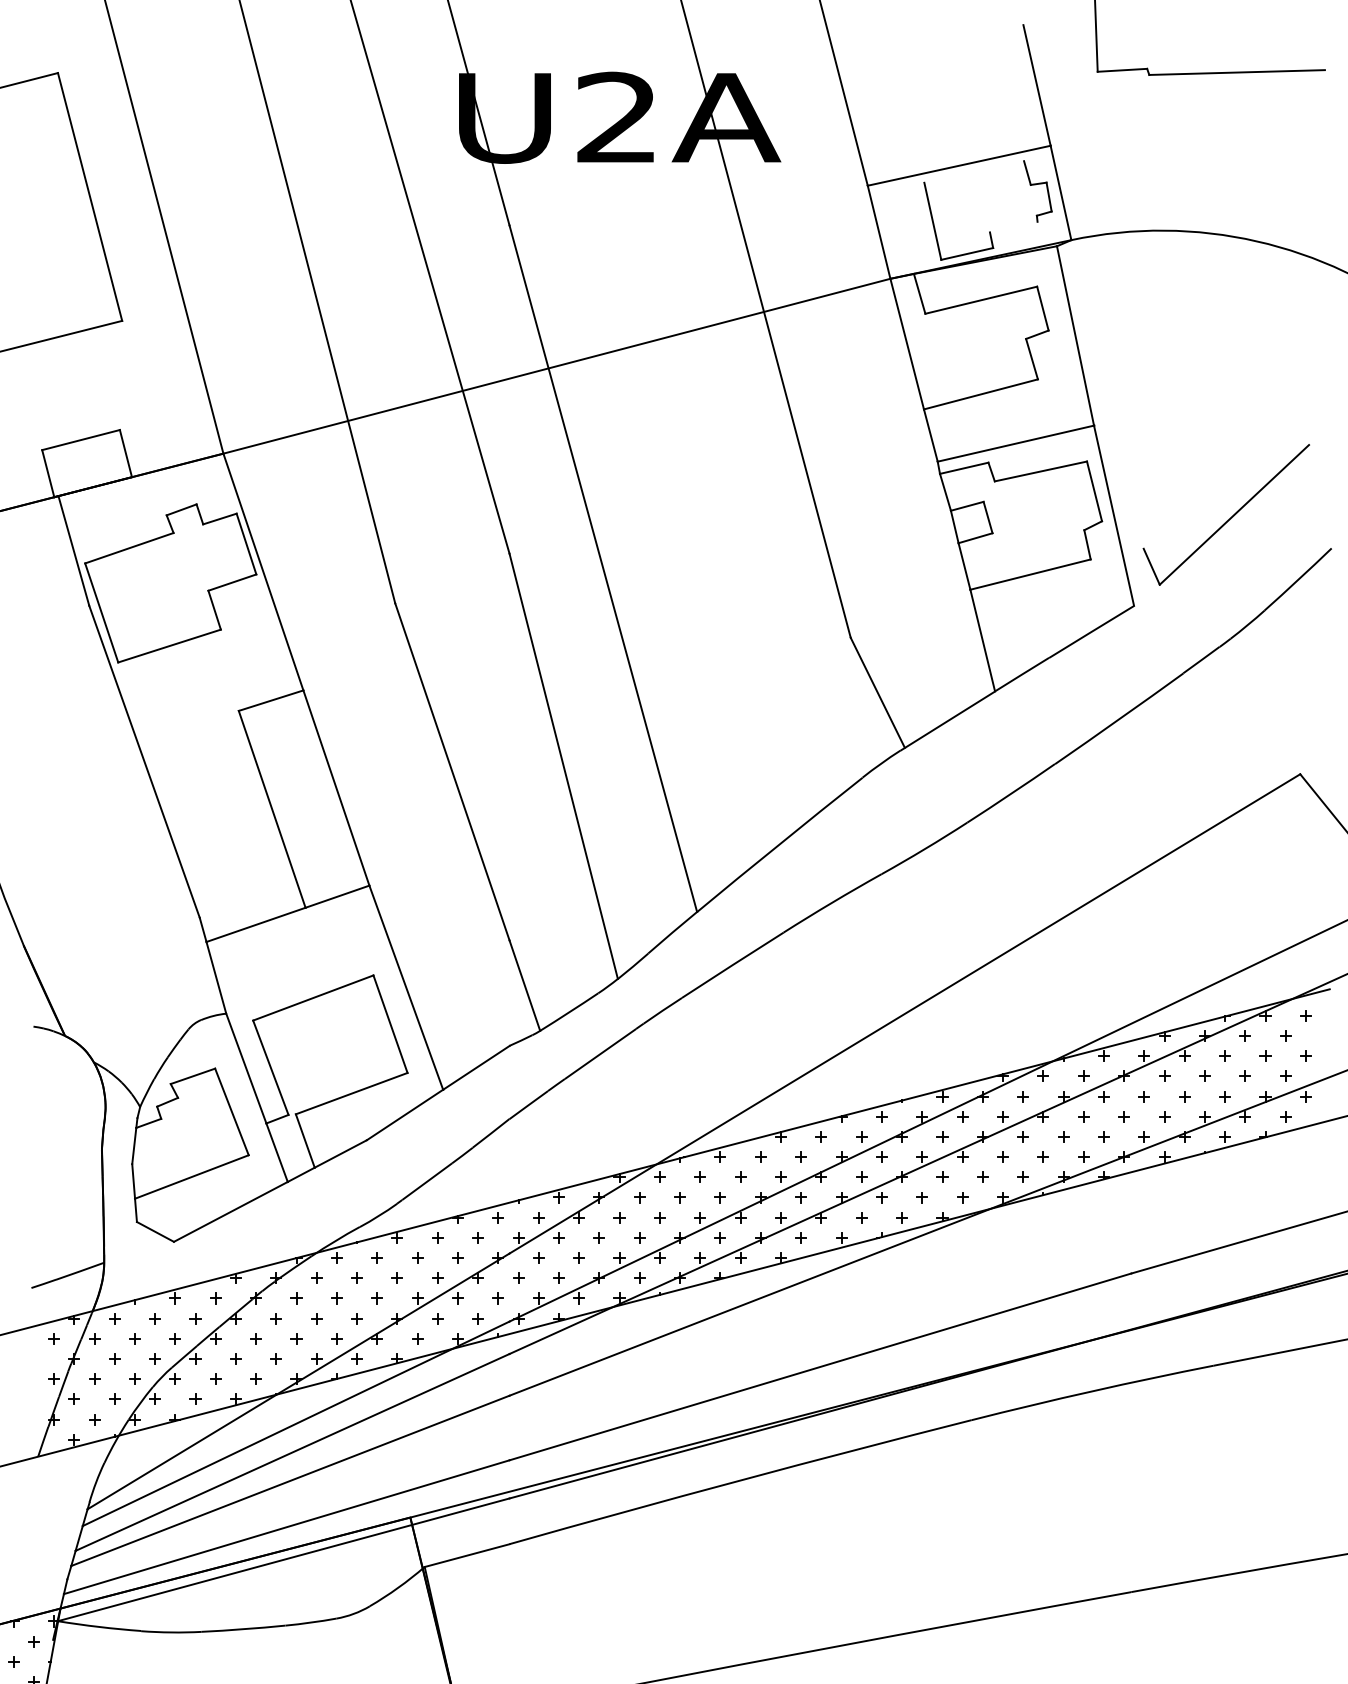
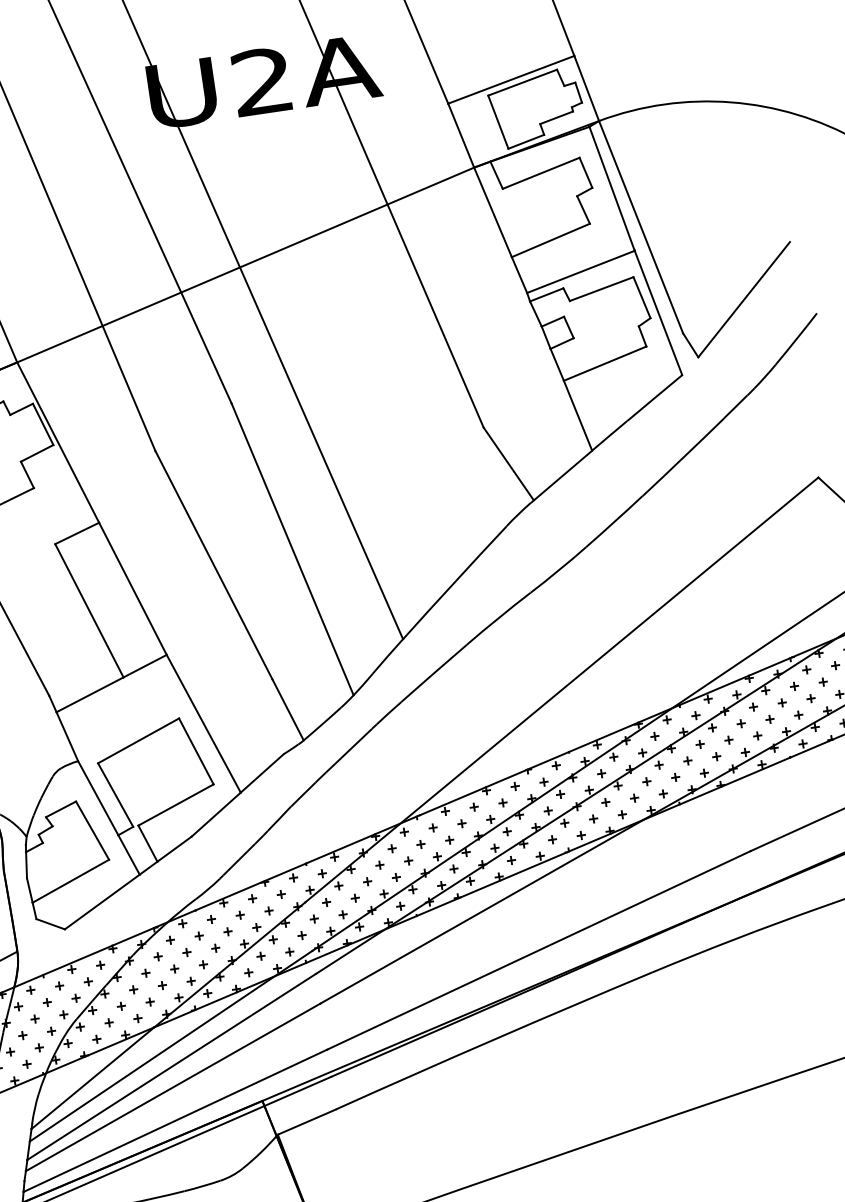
line: (974, 171) -> (522, 82), added
line: (1013, 226) -> (556, 117), added
line: (1107, 394) -> (641, 227), added

